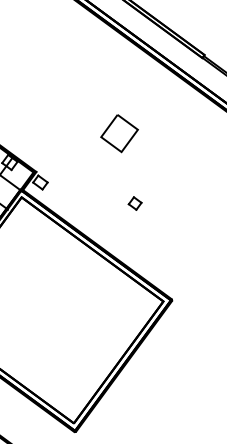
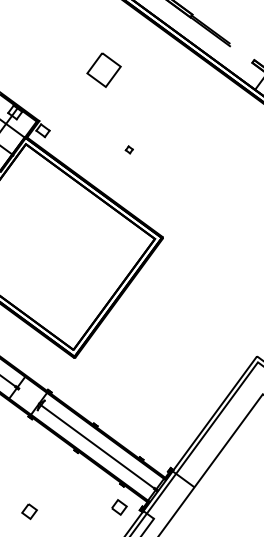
part: (118, 132) -> (103, 69), moved
part: (135, 203) -> (129, 149), size x0.6

